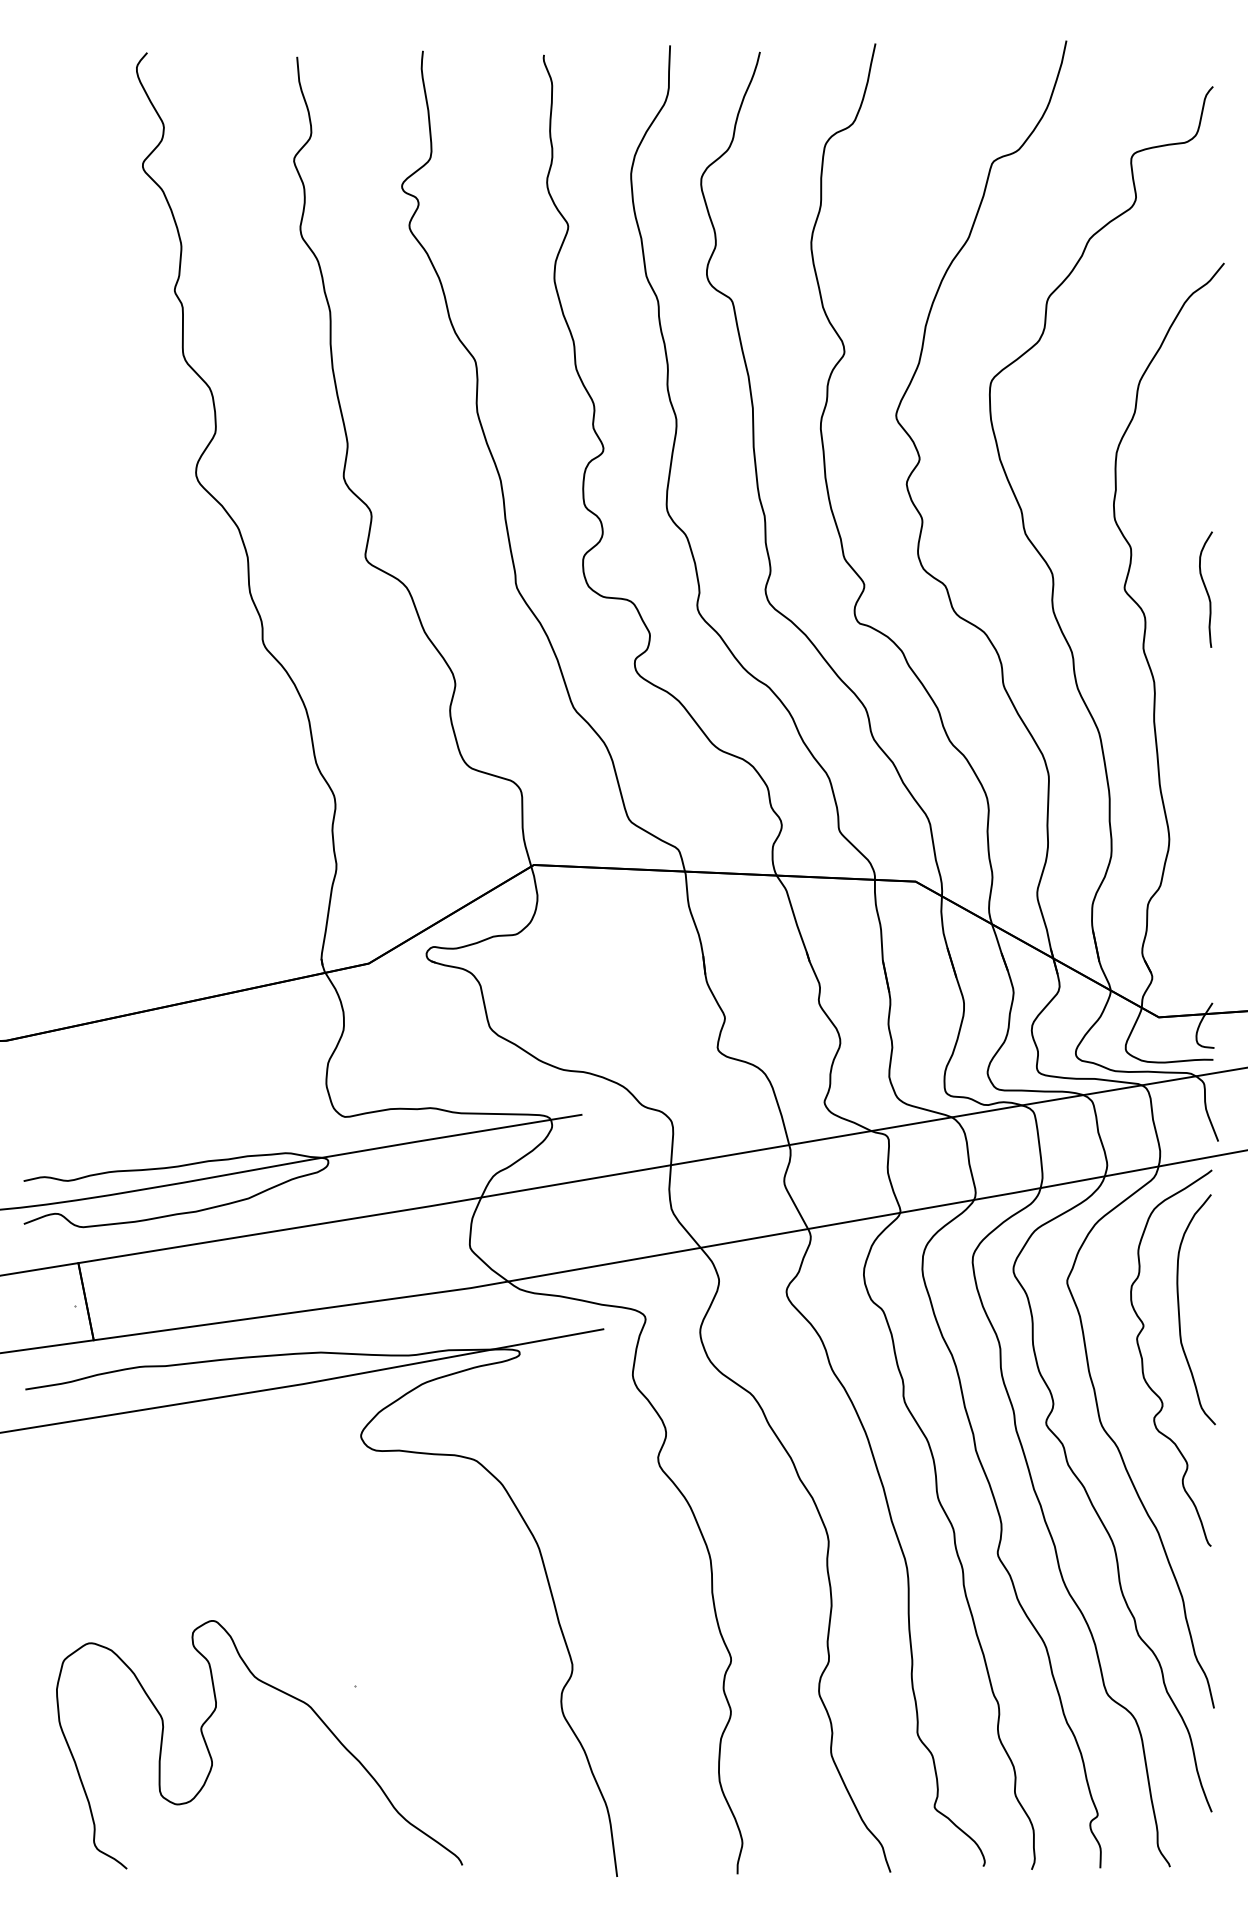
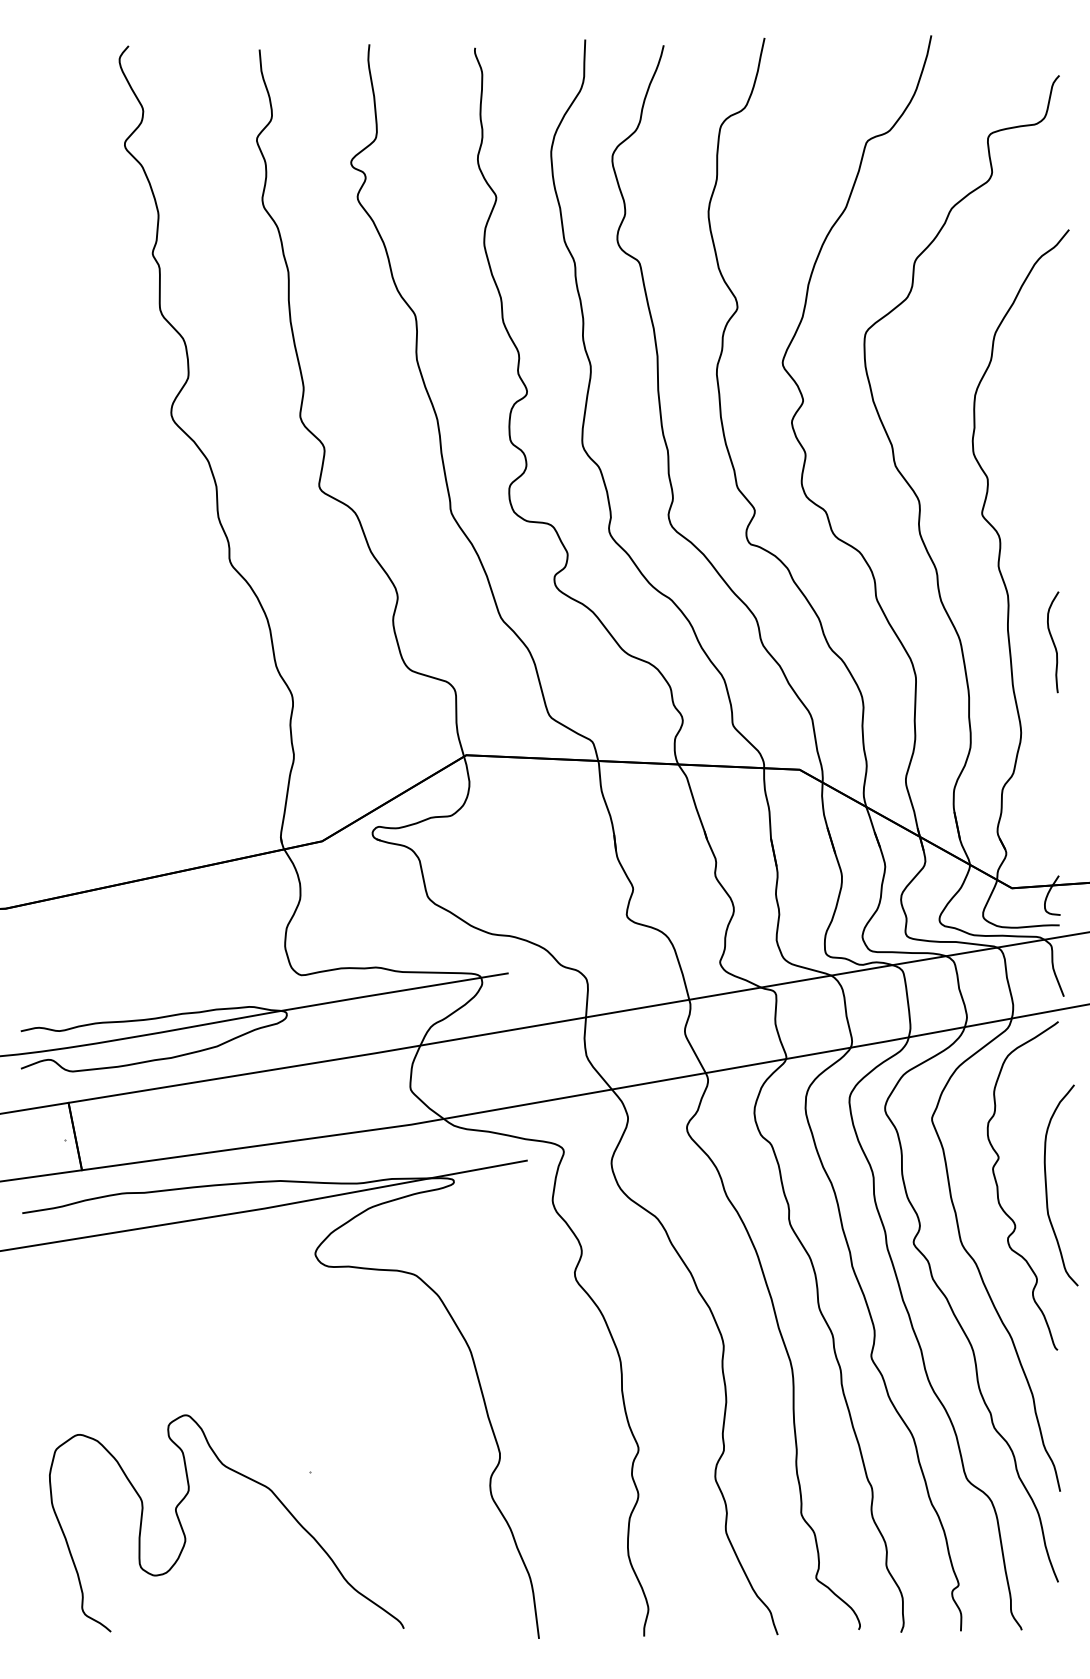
curve: (1205, 589) -> (1052, 642), moved
curve: (1179, 1309) -> (1046, 1185), moved

